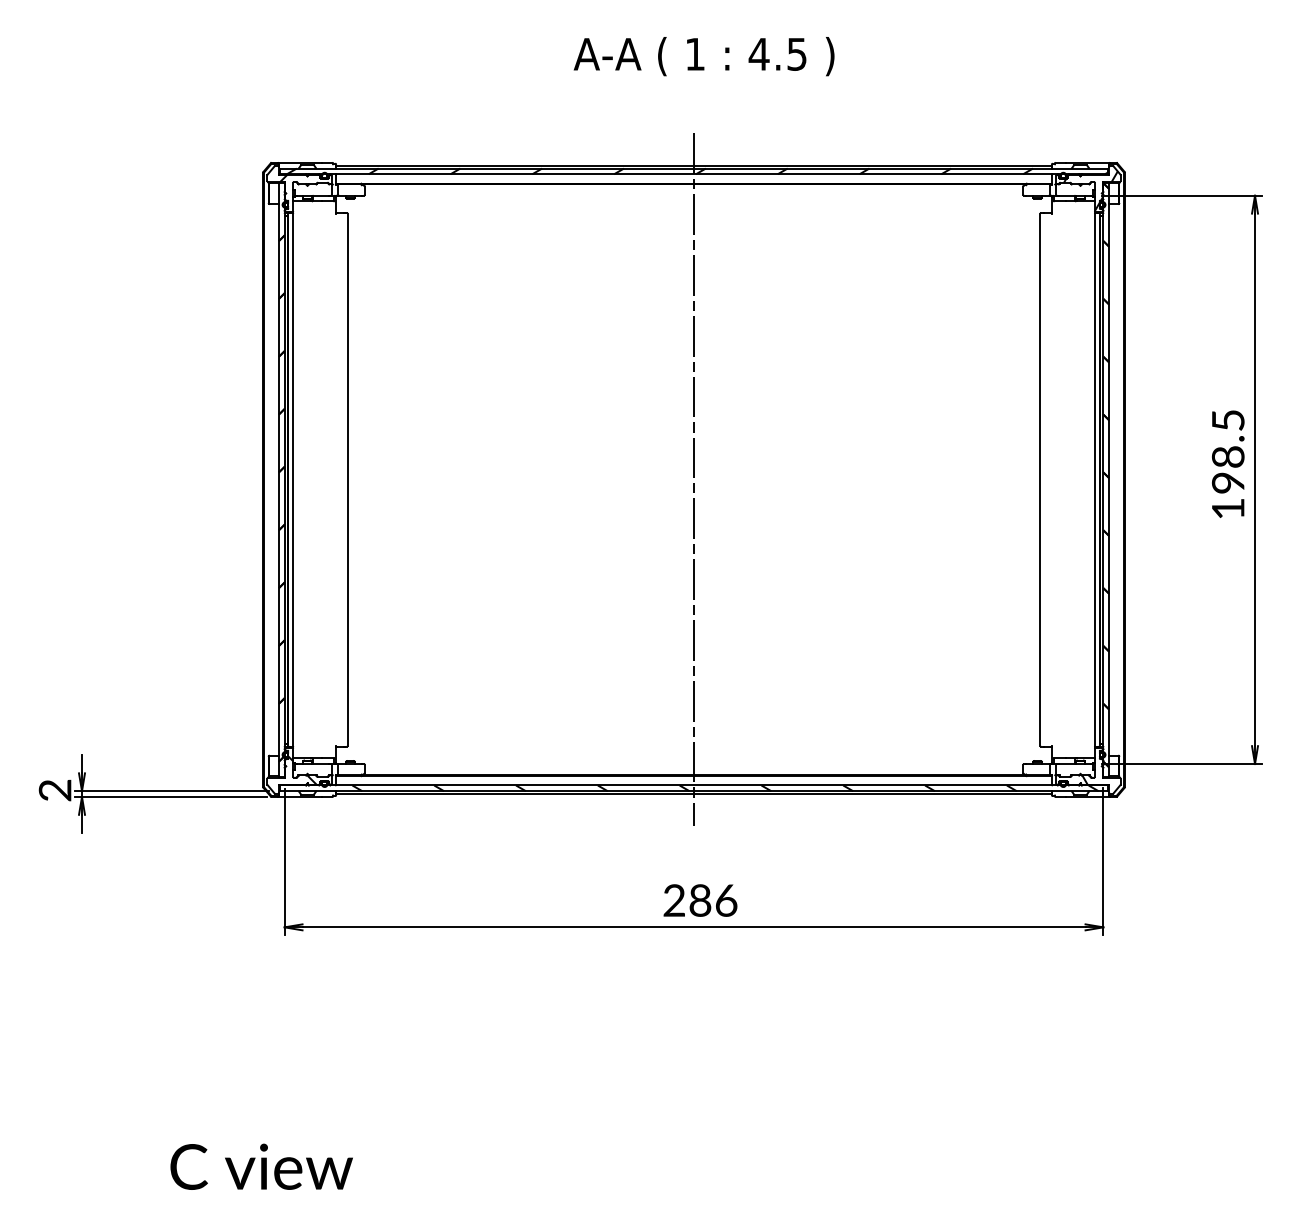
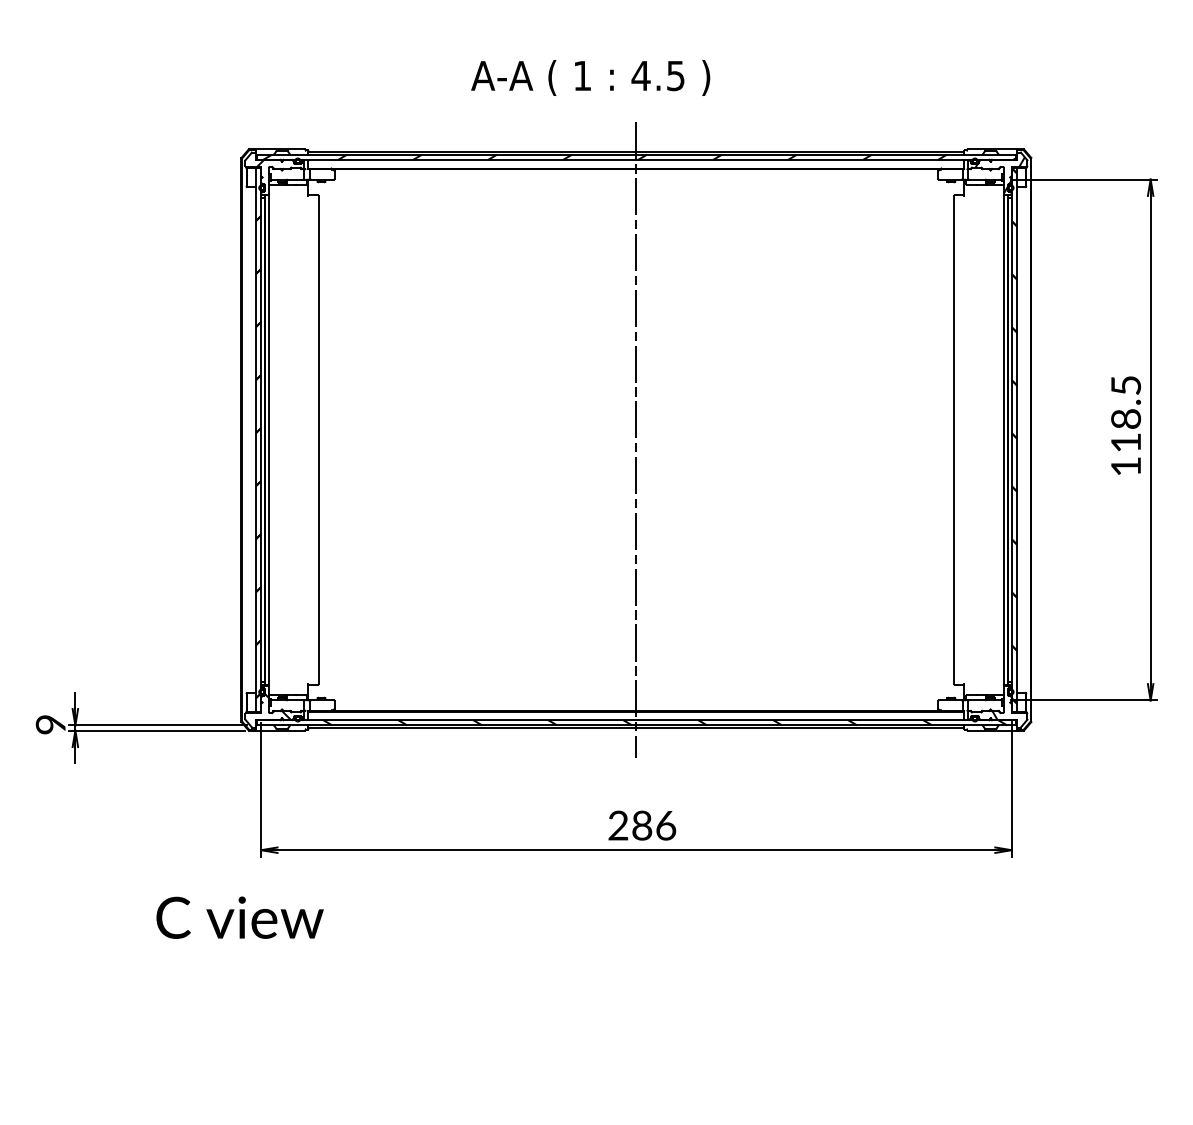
text: (703, 56) -> (590, 77), moved
text: (1227, 482) -> (1125, 442), 198.5 -> 118.5
text: (54, 790) -> (50, 724), 2 -> 9
text: (261, 1166) -> (239, 917), moved

